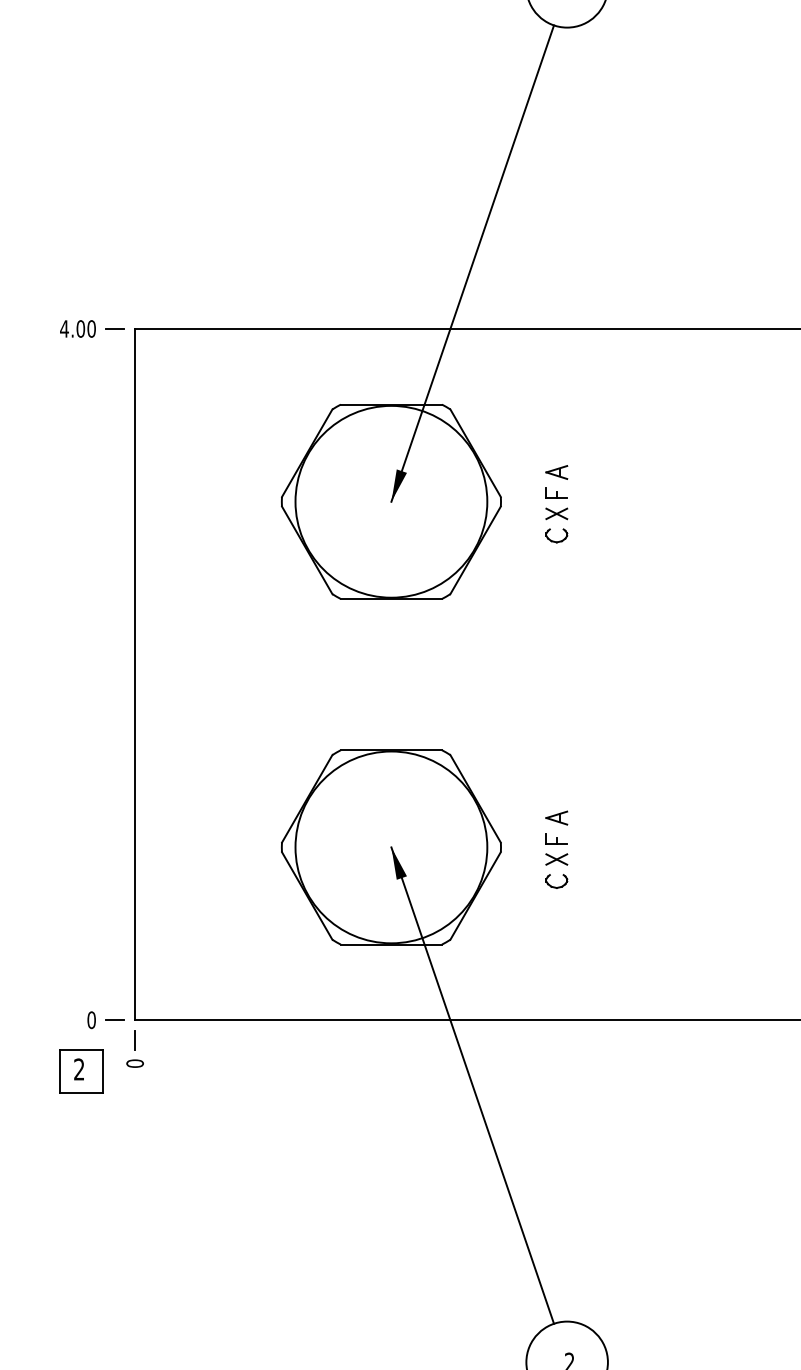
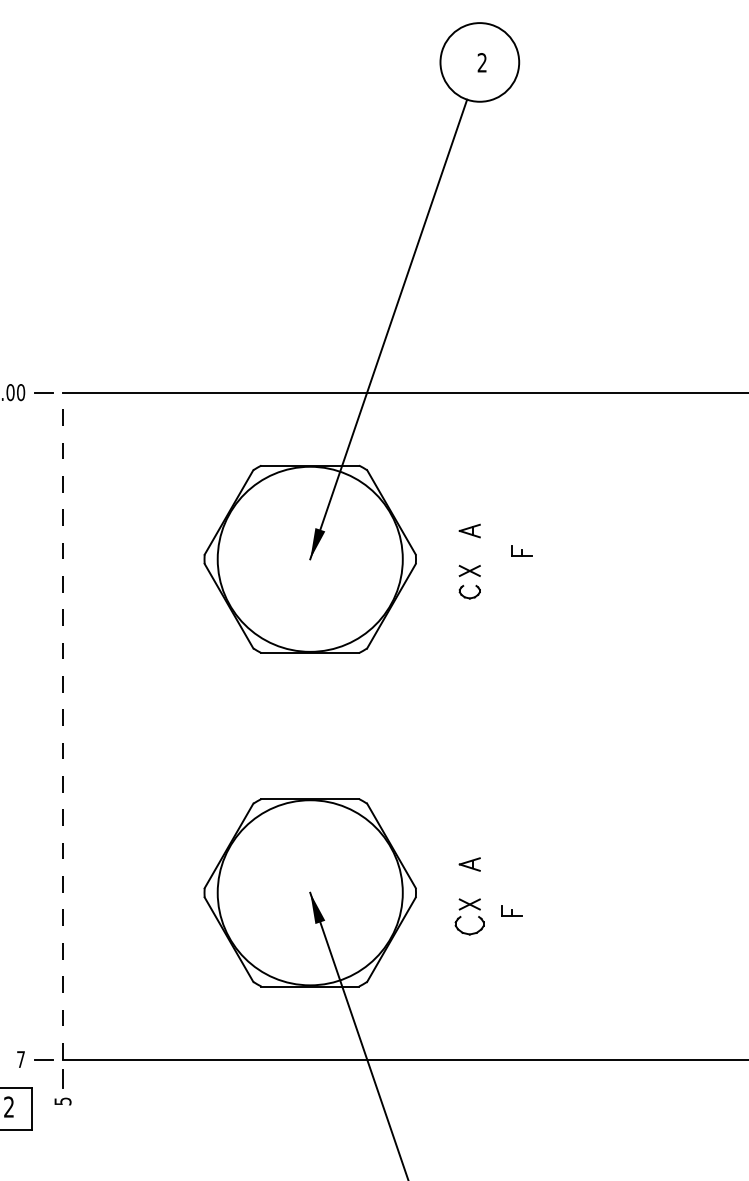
part: (556, 492) -> (521, 550), moved
line: (135, 674) -> (63, 725), solid -> dashed
part: (556, 838) -> (512, 911), moved
part: (556, 881) -> (469, 925), size x1.4
text: (91, 1020) -> (20, 1059), 0 -> 7
text: (134, 1063) -> (62, 1101), 0 -> 5

